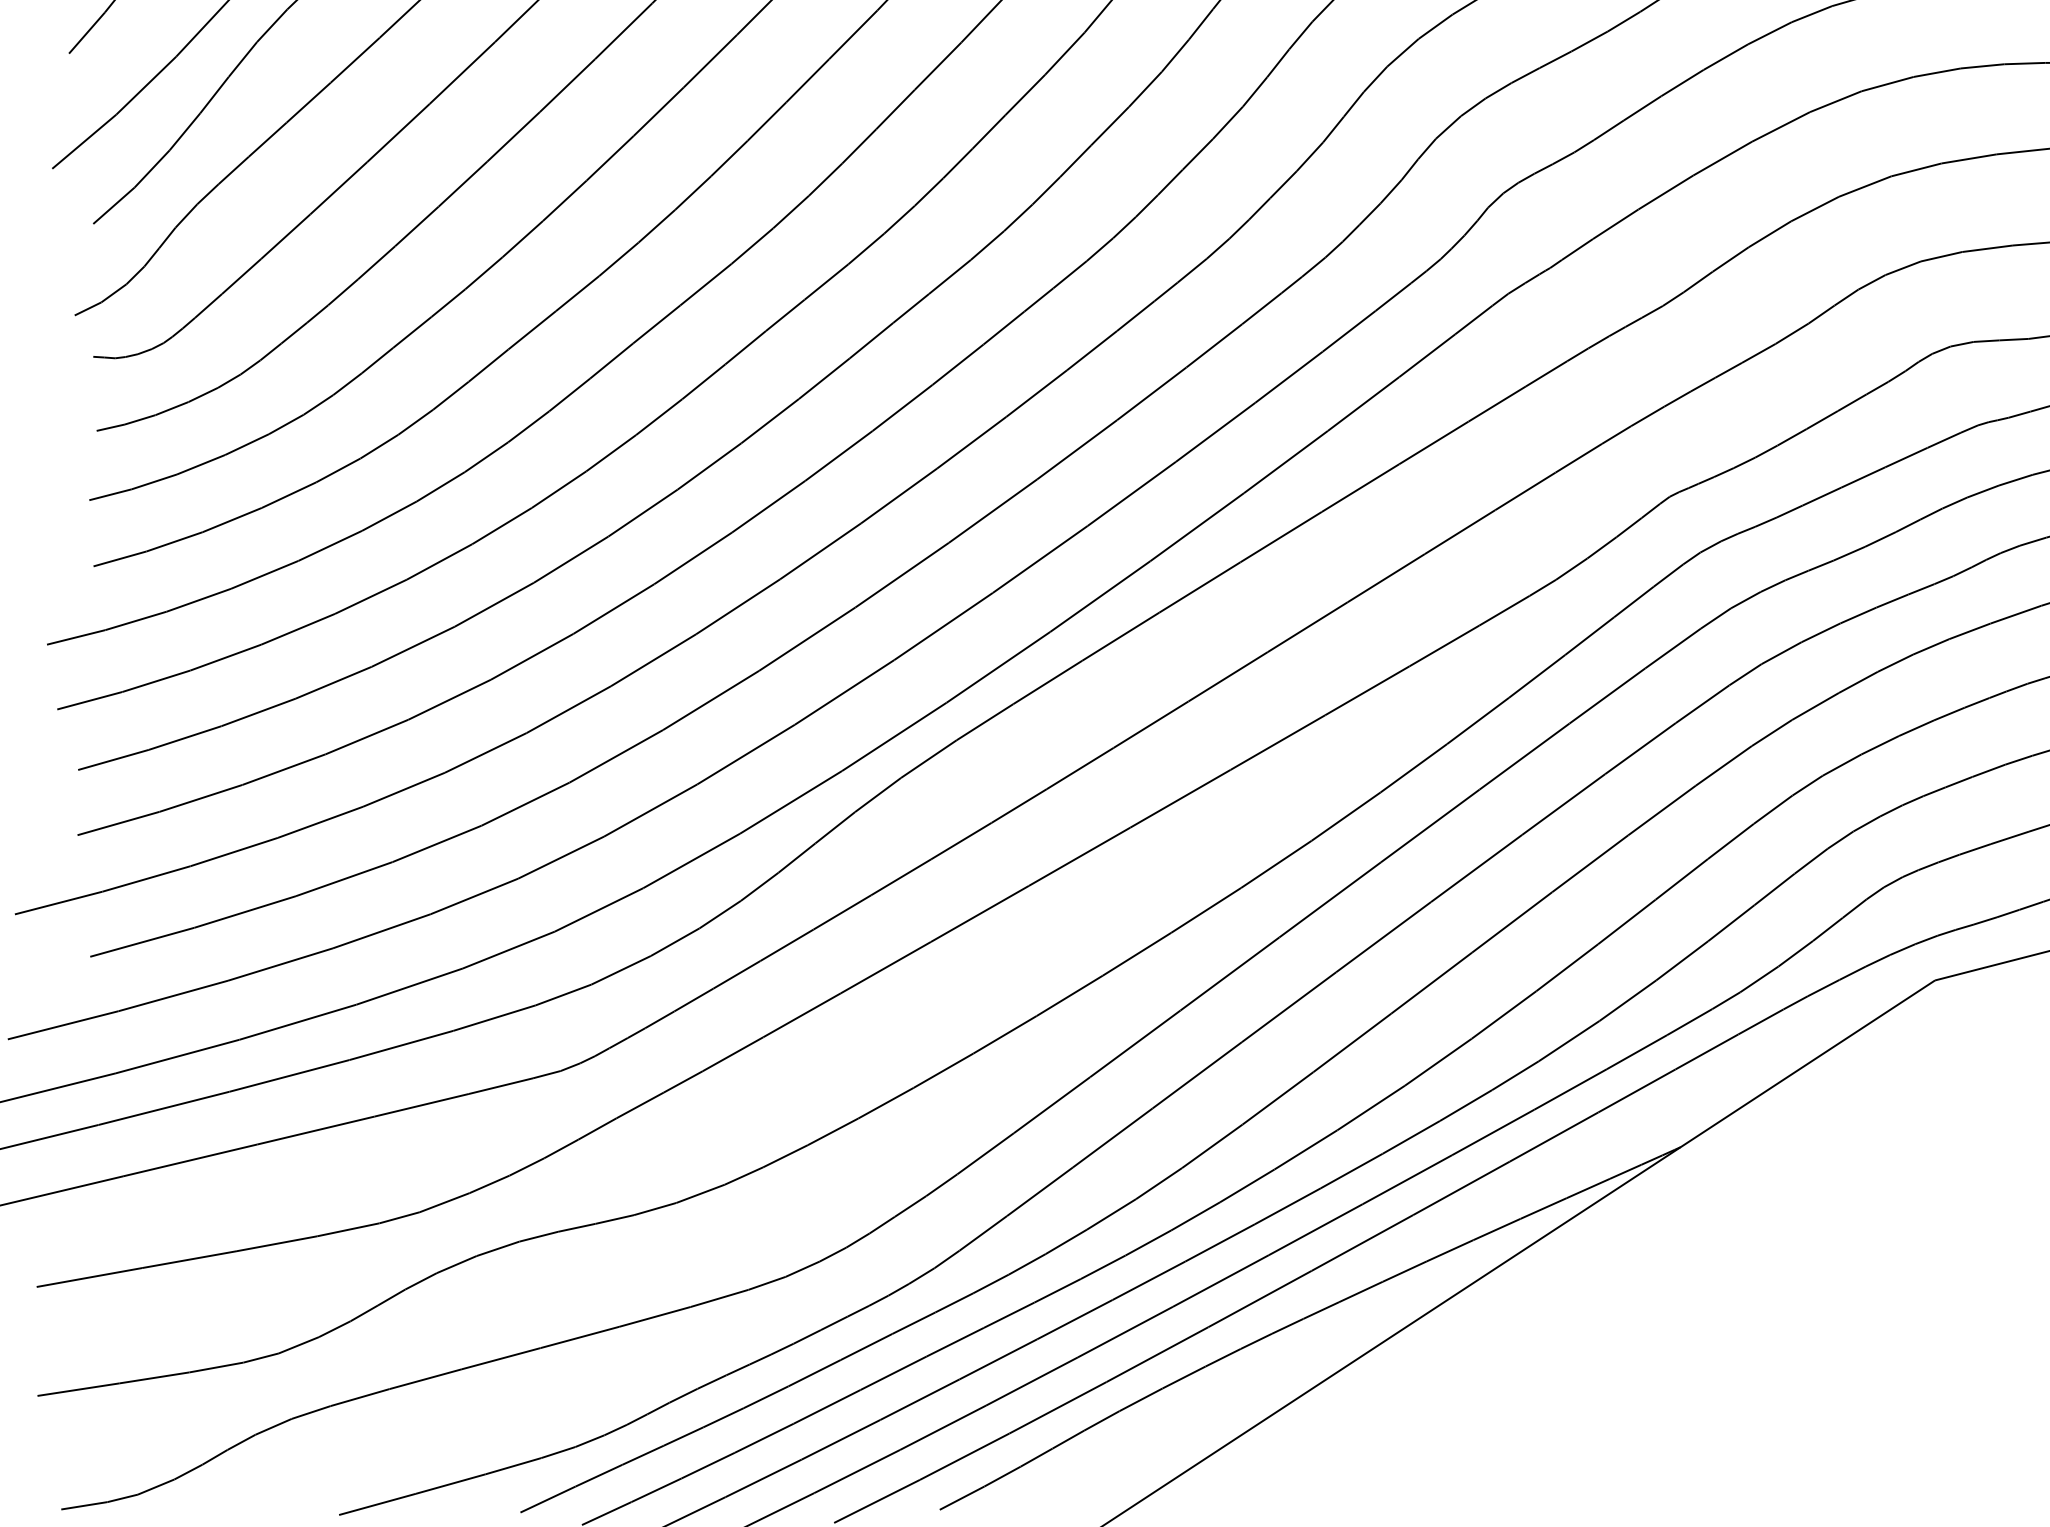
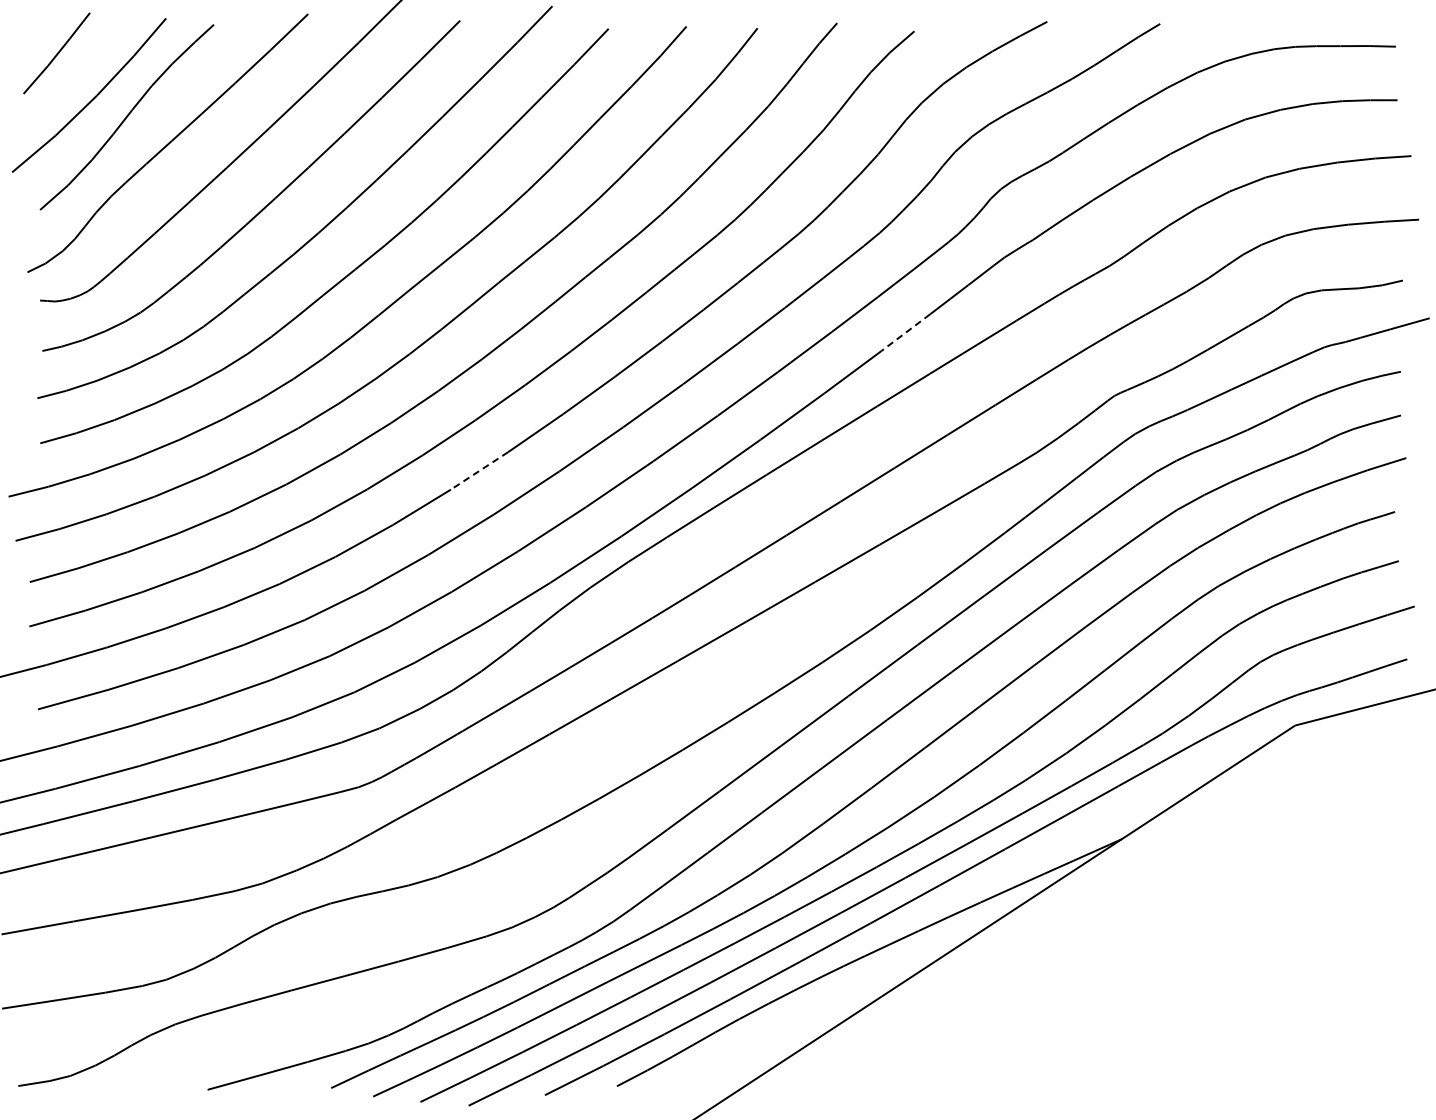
line: (1363, 405) -> (905, 333), solid -> dashed
line: (738, 607) -> (479, 471), solid -> dashed

